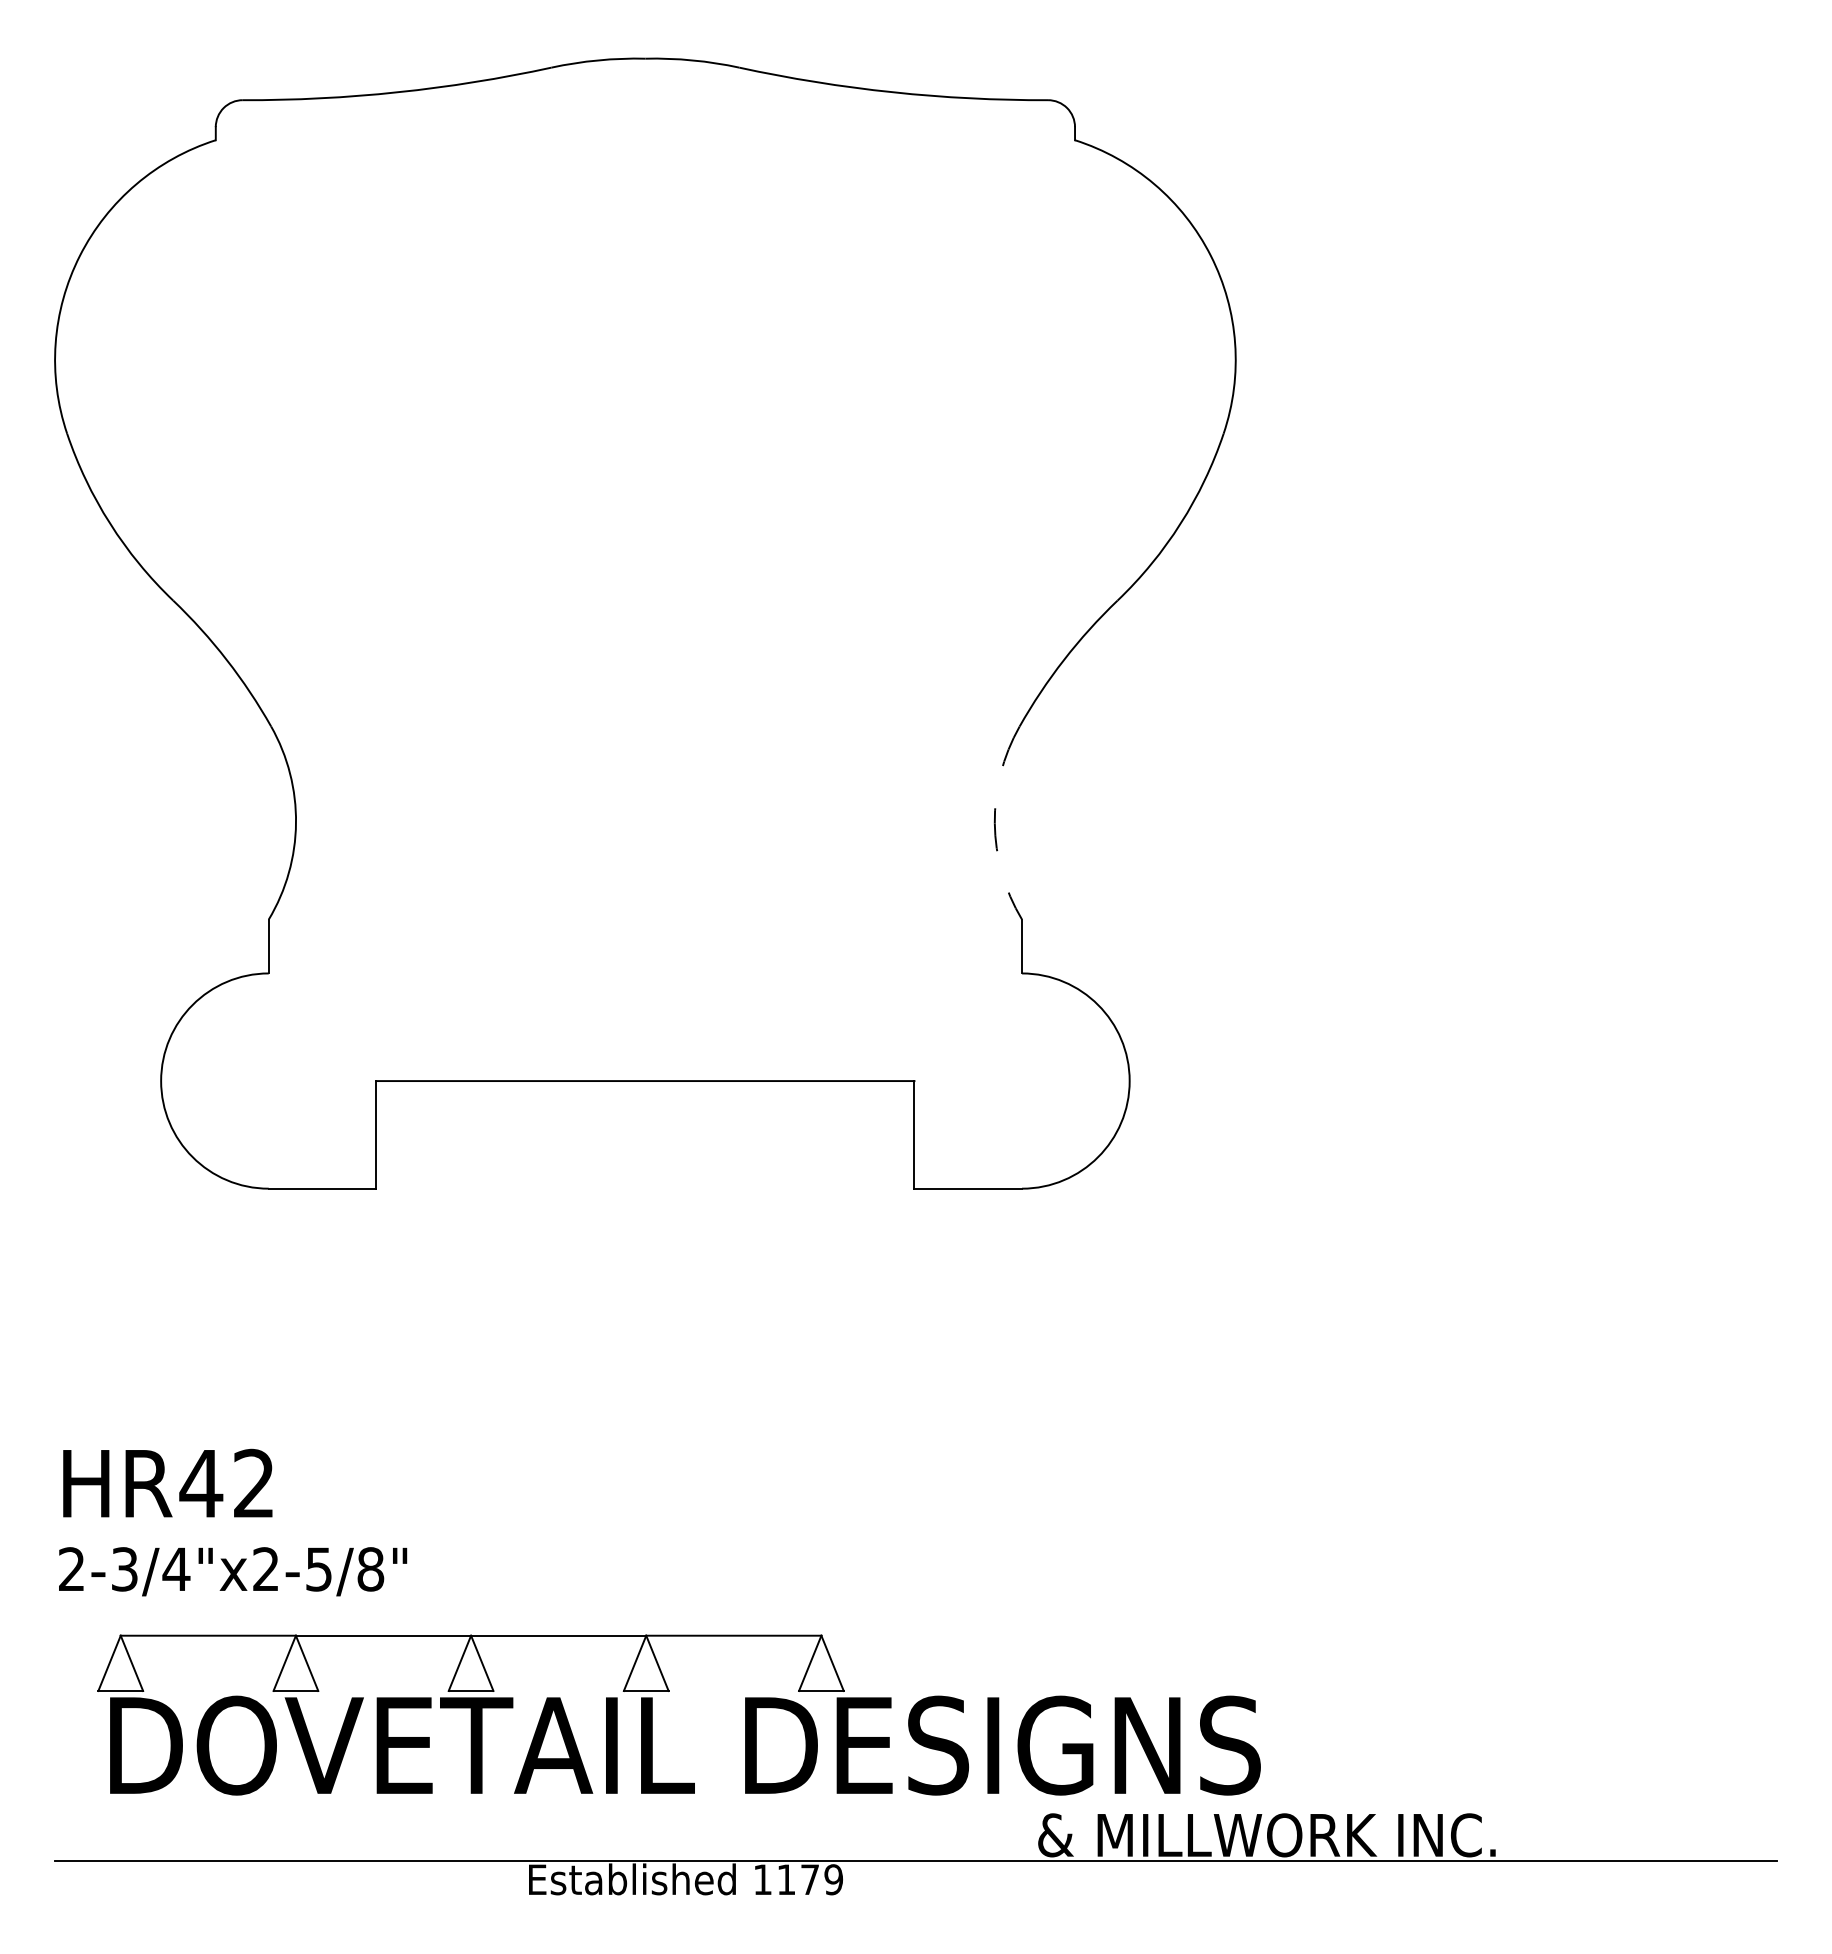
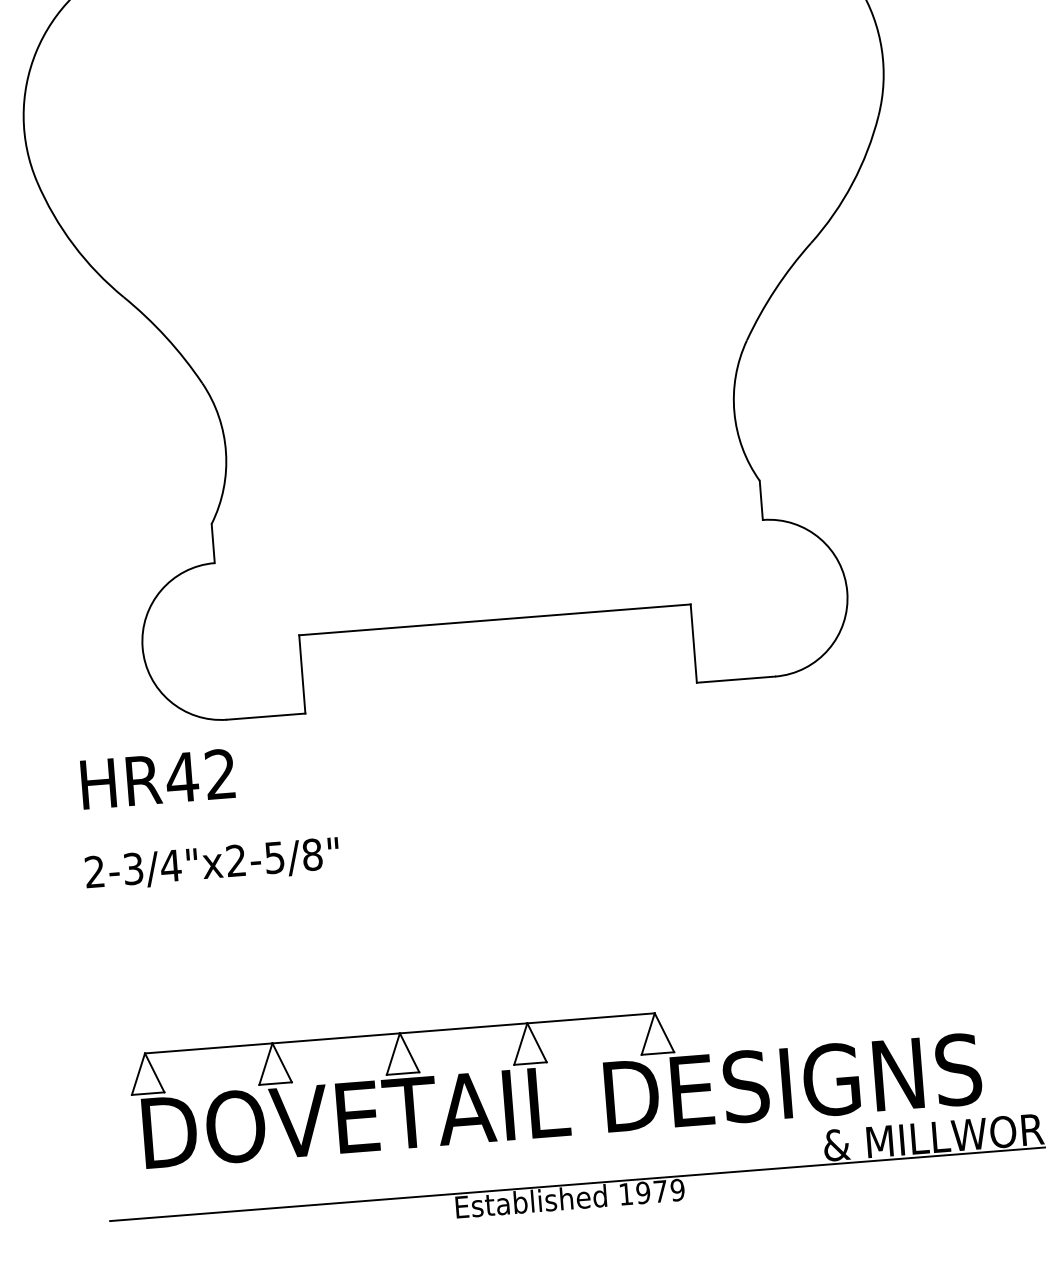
arc: (994, 823) -> (734, 412), dashed -> solid
text: (167, 1482) -> (157, 778), moved
text: (233, 1571) -> (212, 864), moved
text: (786, 1879) -> (643, 1192), 1179 -> 1979

